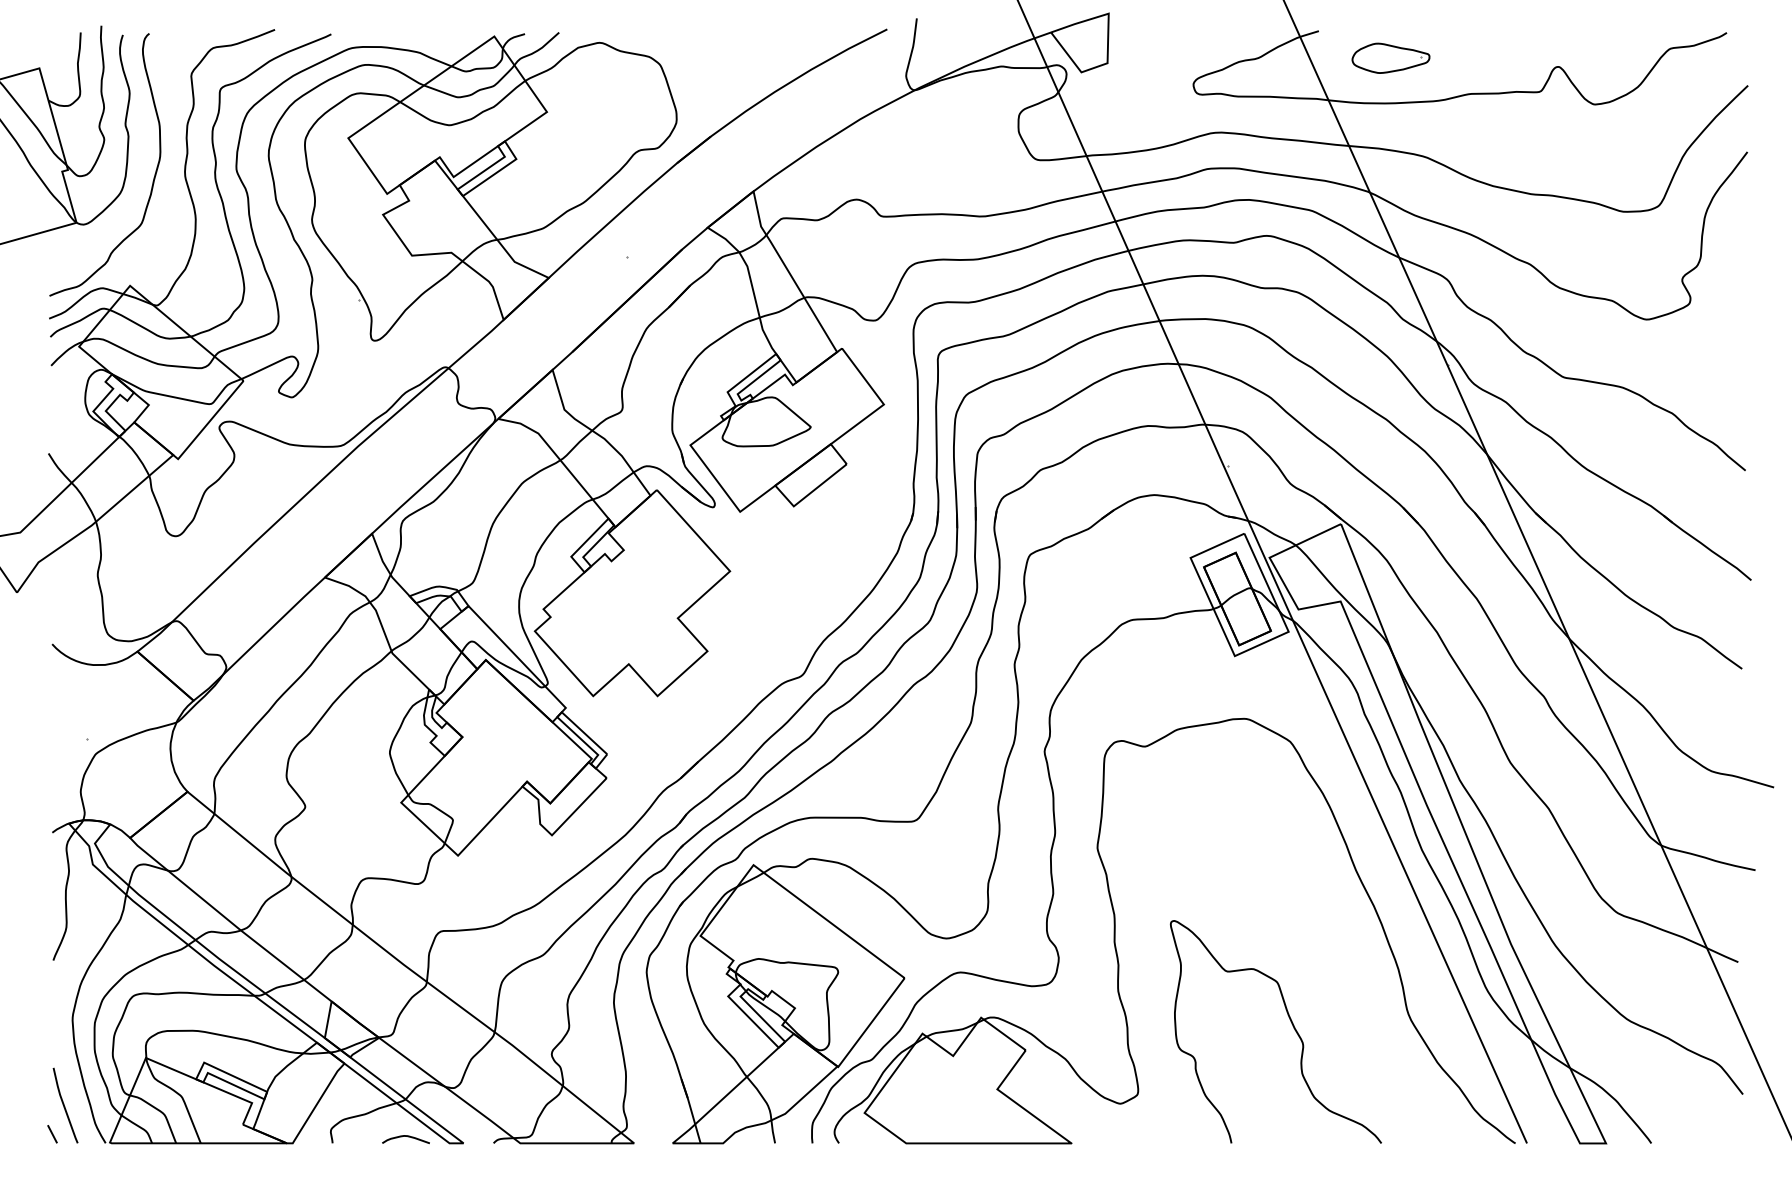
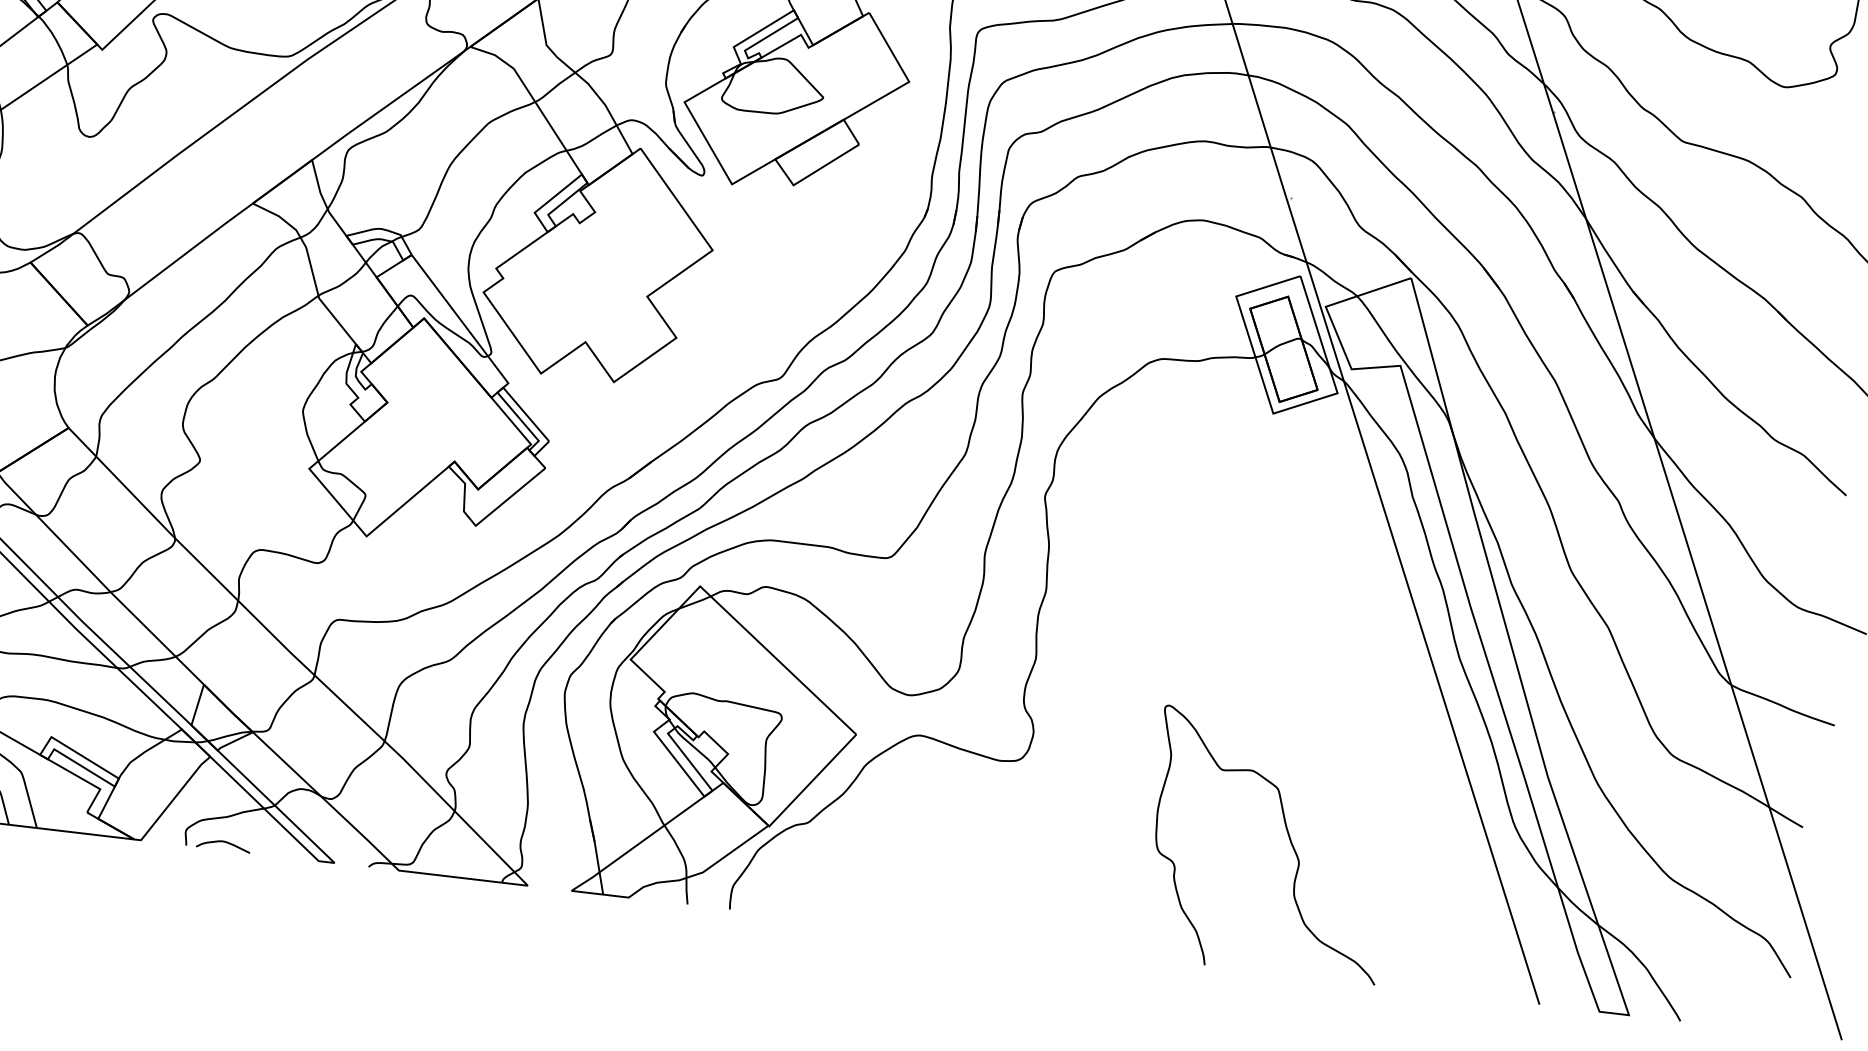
part: (1115, 930) -> (1101, 708), removed
curve: (405, 1136) -> (223, 842), moved

